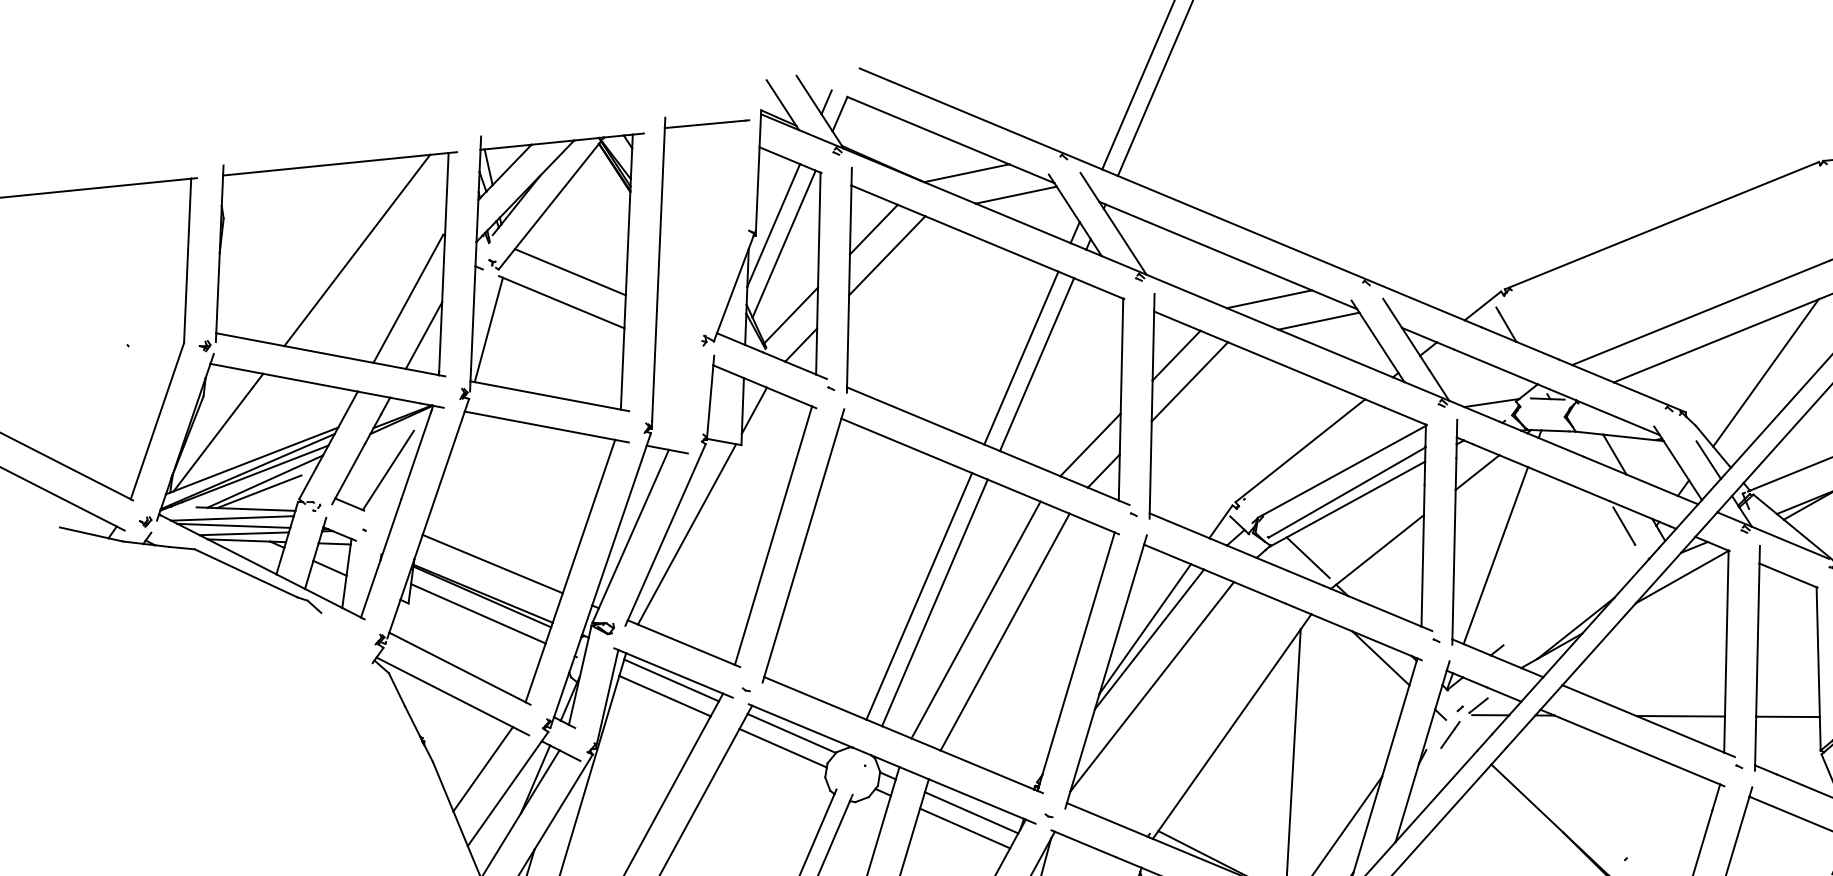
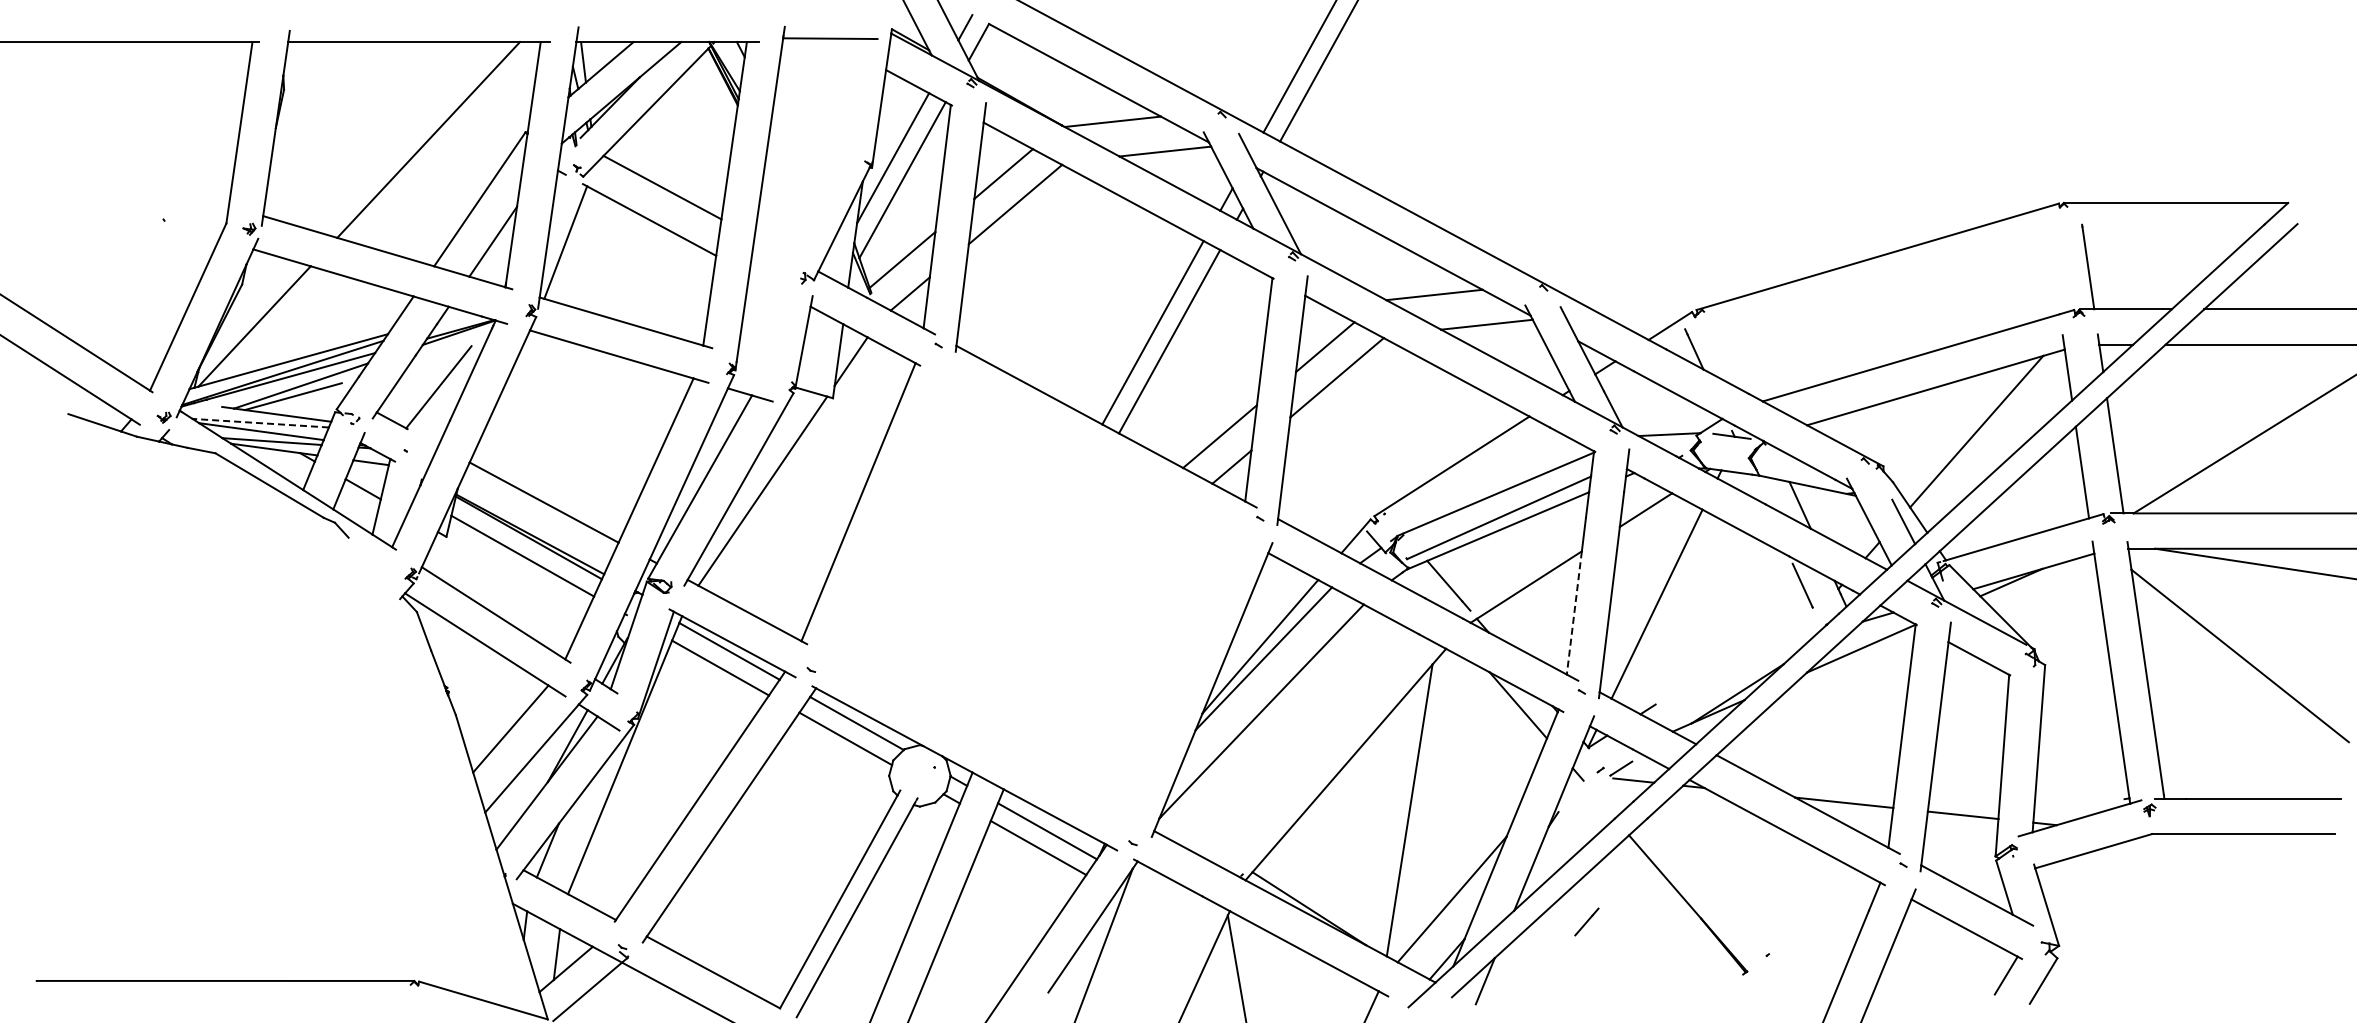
line: (232, 518) -> (260, 423), solid -> dashed
line: (1422, 571) -> (1574, 613), solid -> dashed
part: (939, 601) -> (1035, 593), removed
line: (1450, 734) -> (1586, 921), moved

